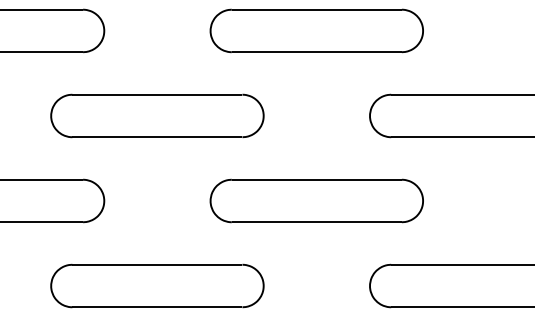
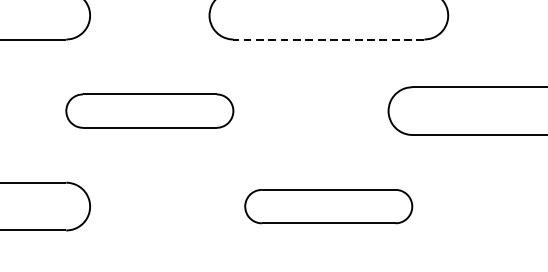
line: (316, 52) -> (328, 39), solid -> dashed
part: (157, 115) -> (149, 110), size x0.7
part: (316, 200) -> (328, 206), size x0.7

